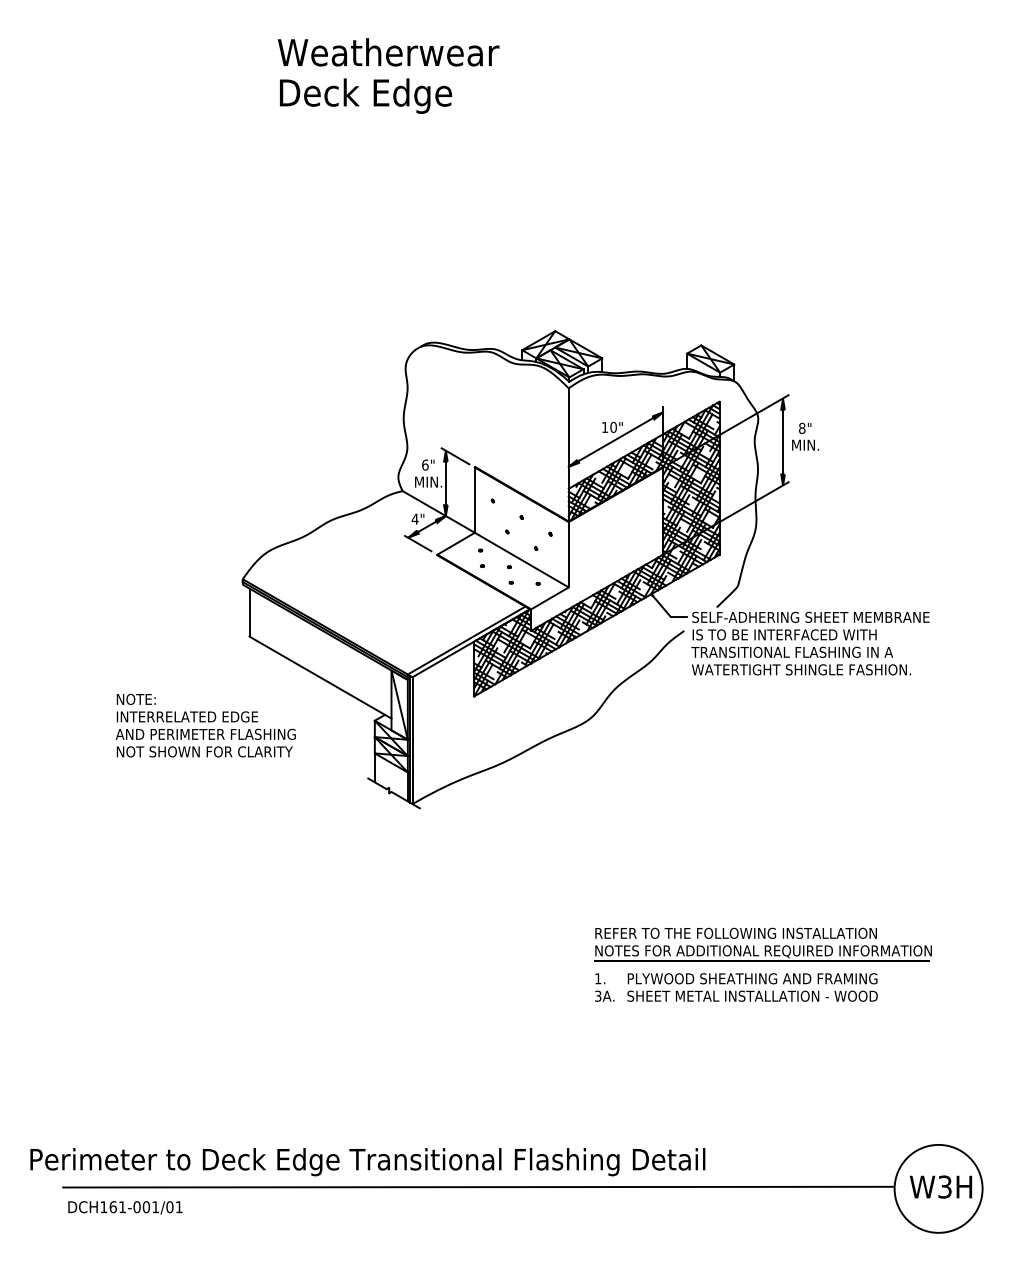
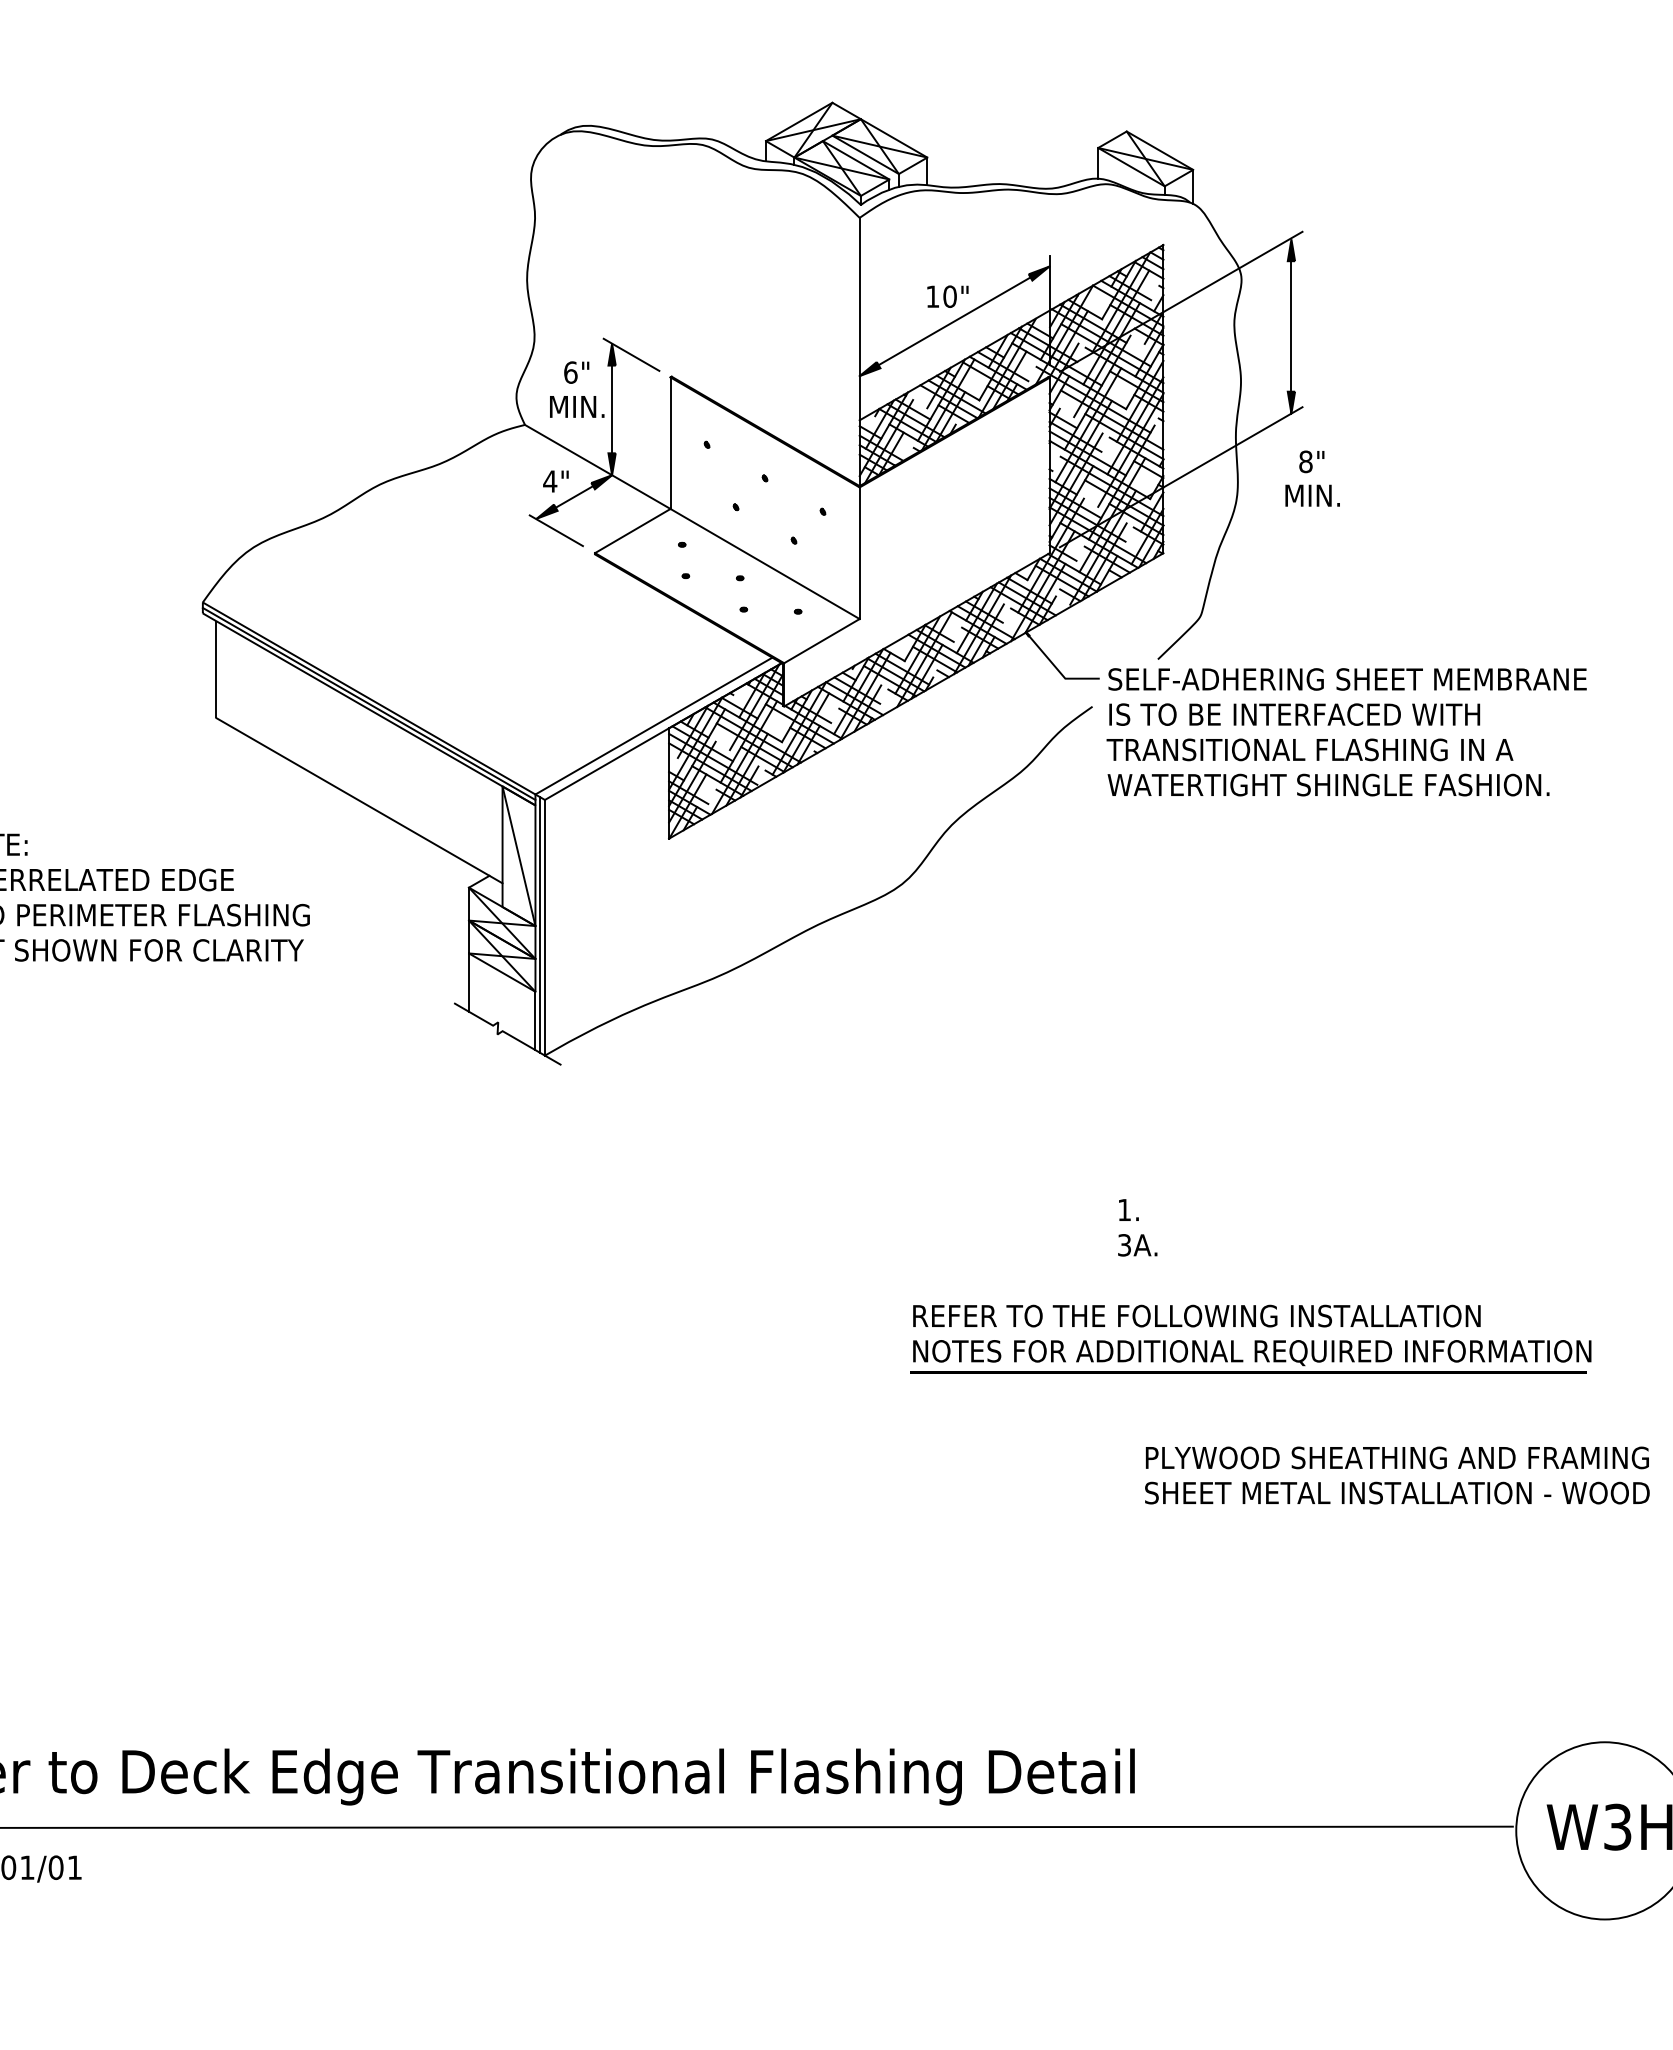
text: (805, 436) -> (1312, 478), moved
text: (604, 987) -> (1137, 1227), moved
text: (752, 987) -> (1397, 1475), moved

